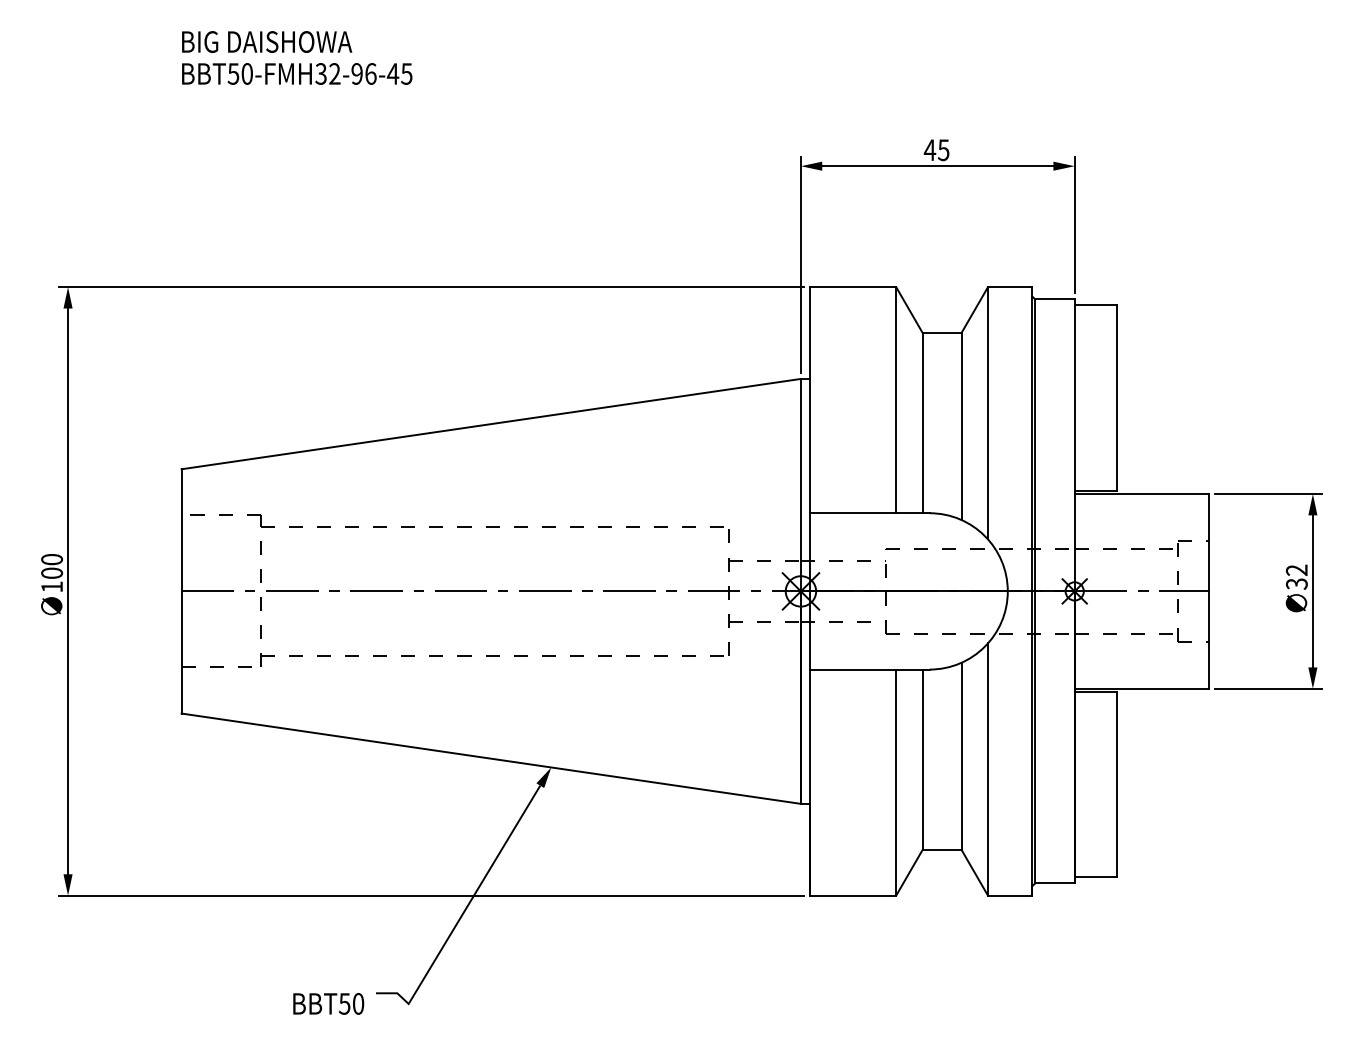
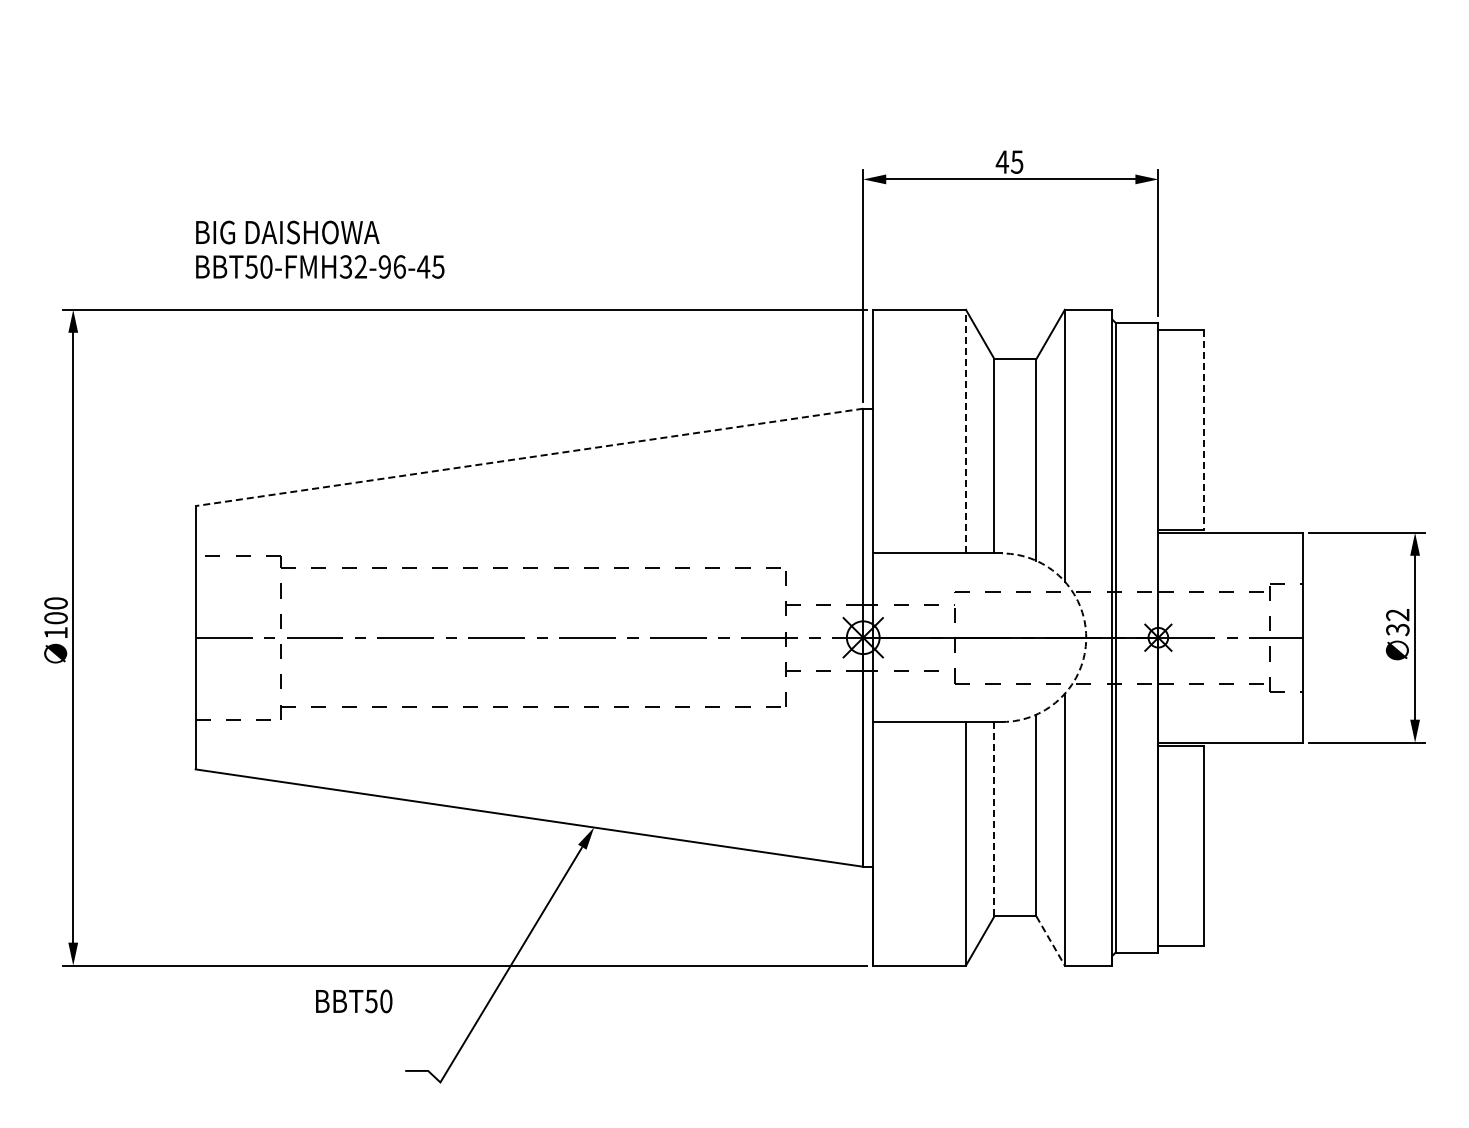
text: (297, 57) -> (320, 249), moved
line: (1117, 399) -> (1204, 430), solid -> dashed
line: (895, 400) -> (965, 431), solid -> dashed
line: (490, 424) -> (528, 457), solid -> dashed
arc: (1008, 591) -> (1086, 637), solid -> dashed
line: (922, 759) -> (994, 818), solid -> dashed
line: (974, 873) -> (1050, 941), solid -> dashed
text: (328, 1004) -> (354, 1001), moved

